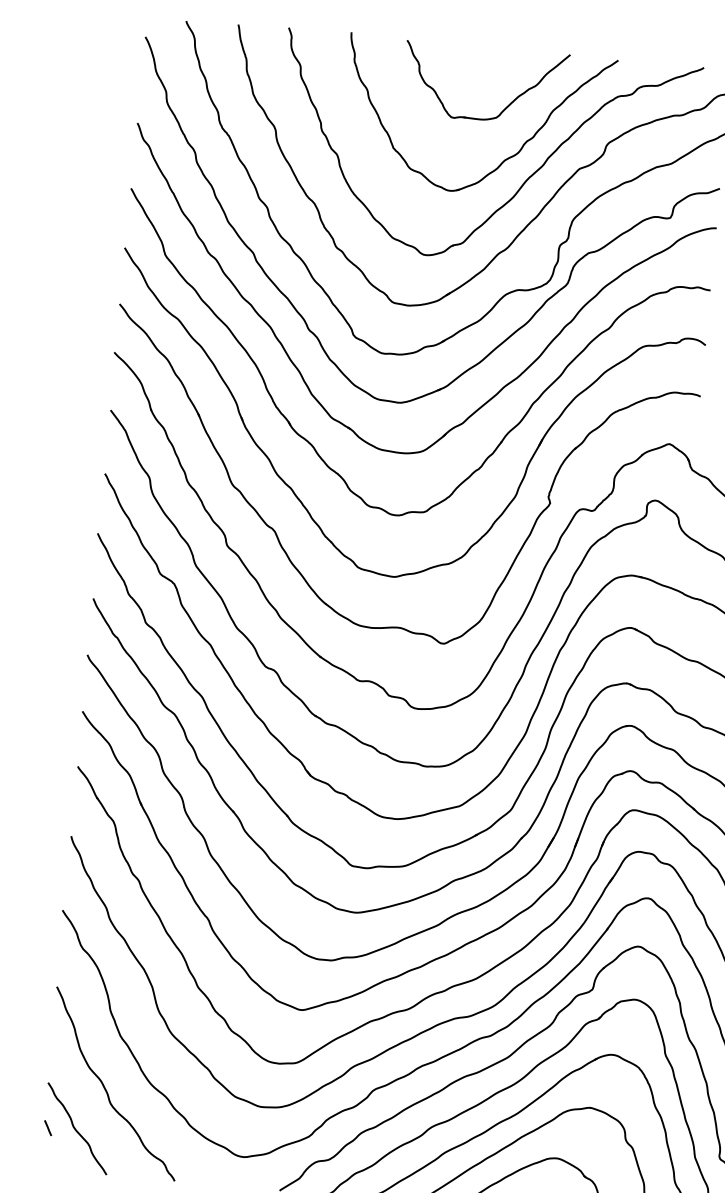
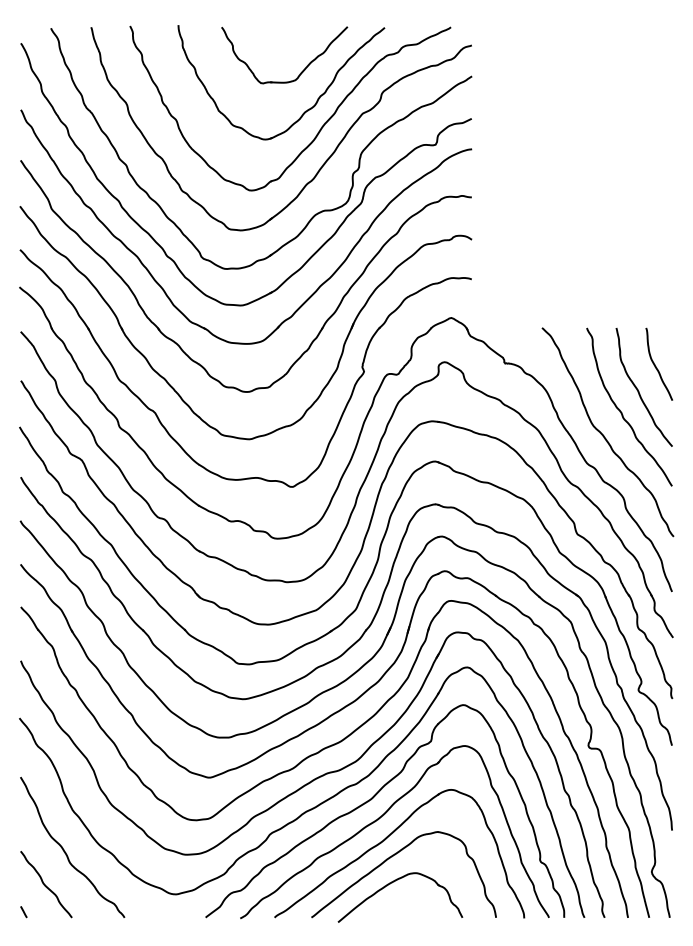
line: (47, 1128) -> (23, 912), moved

